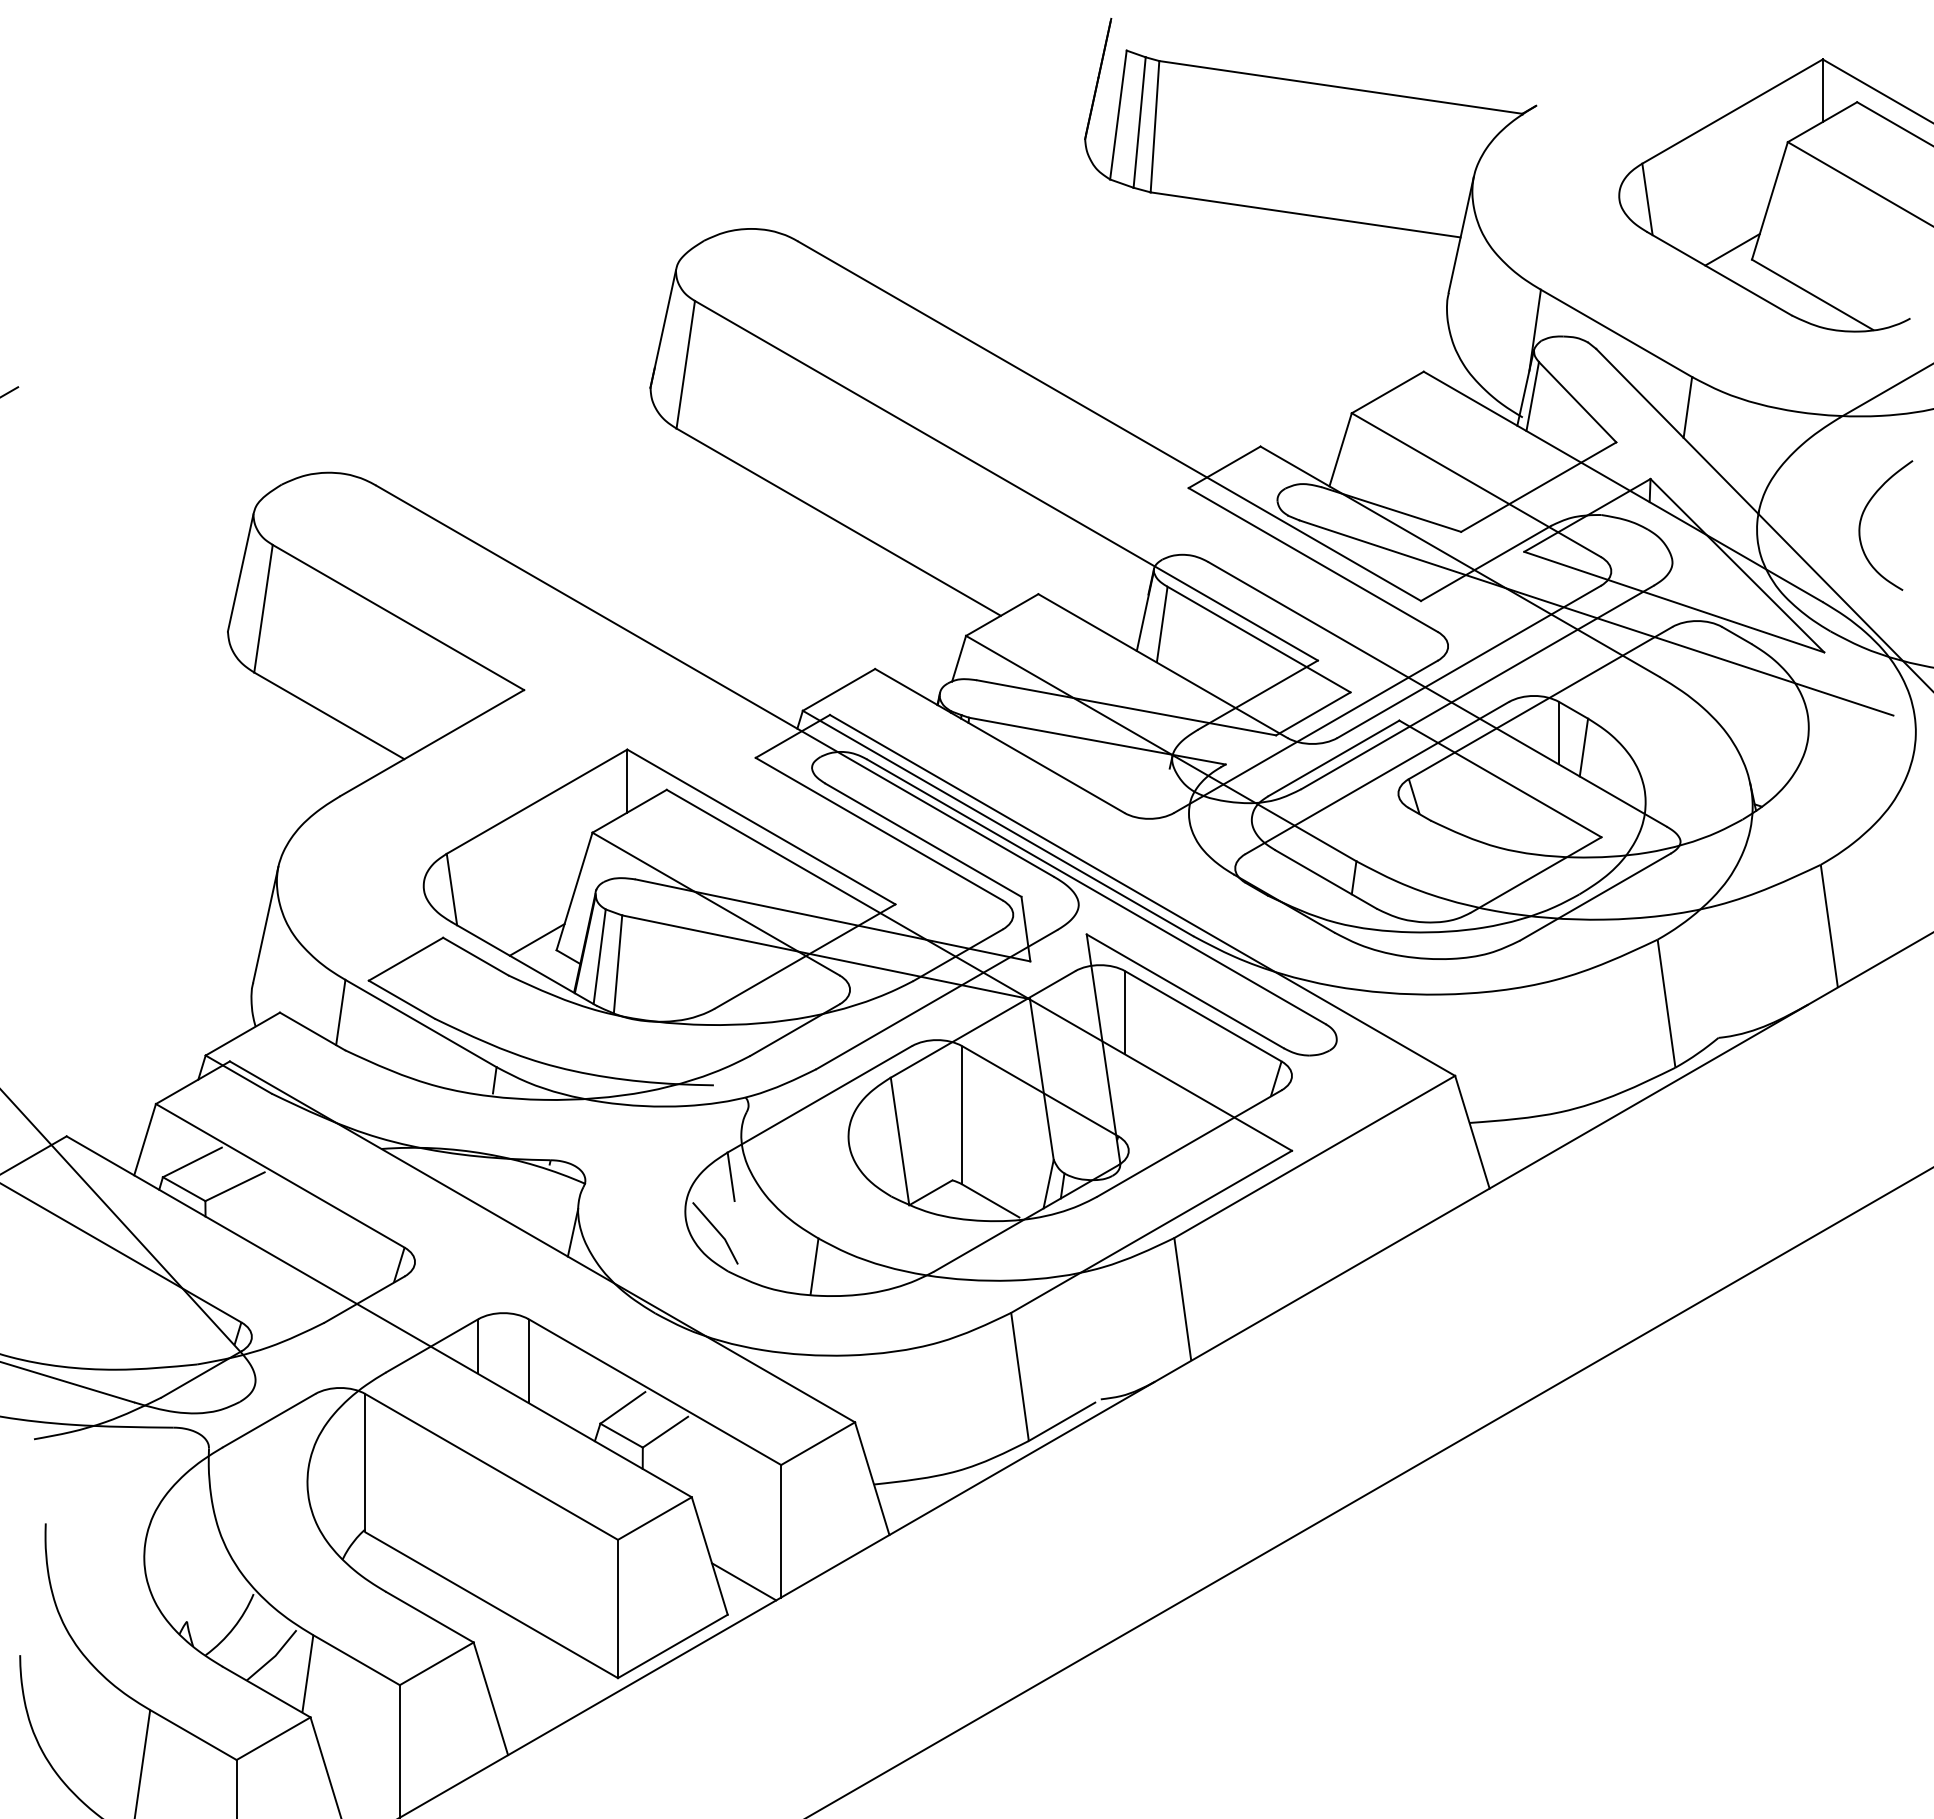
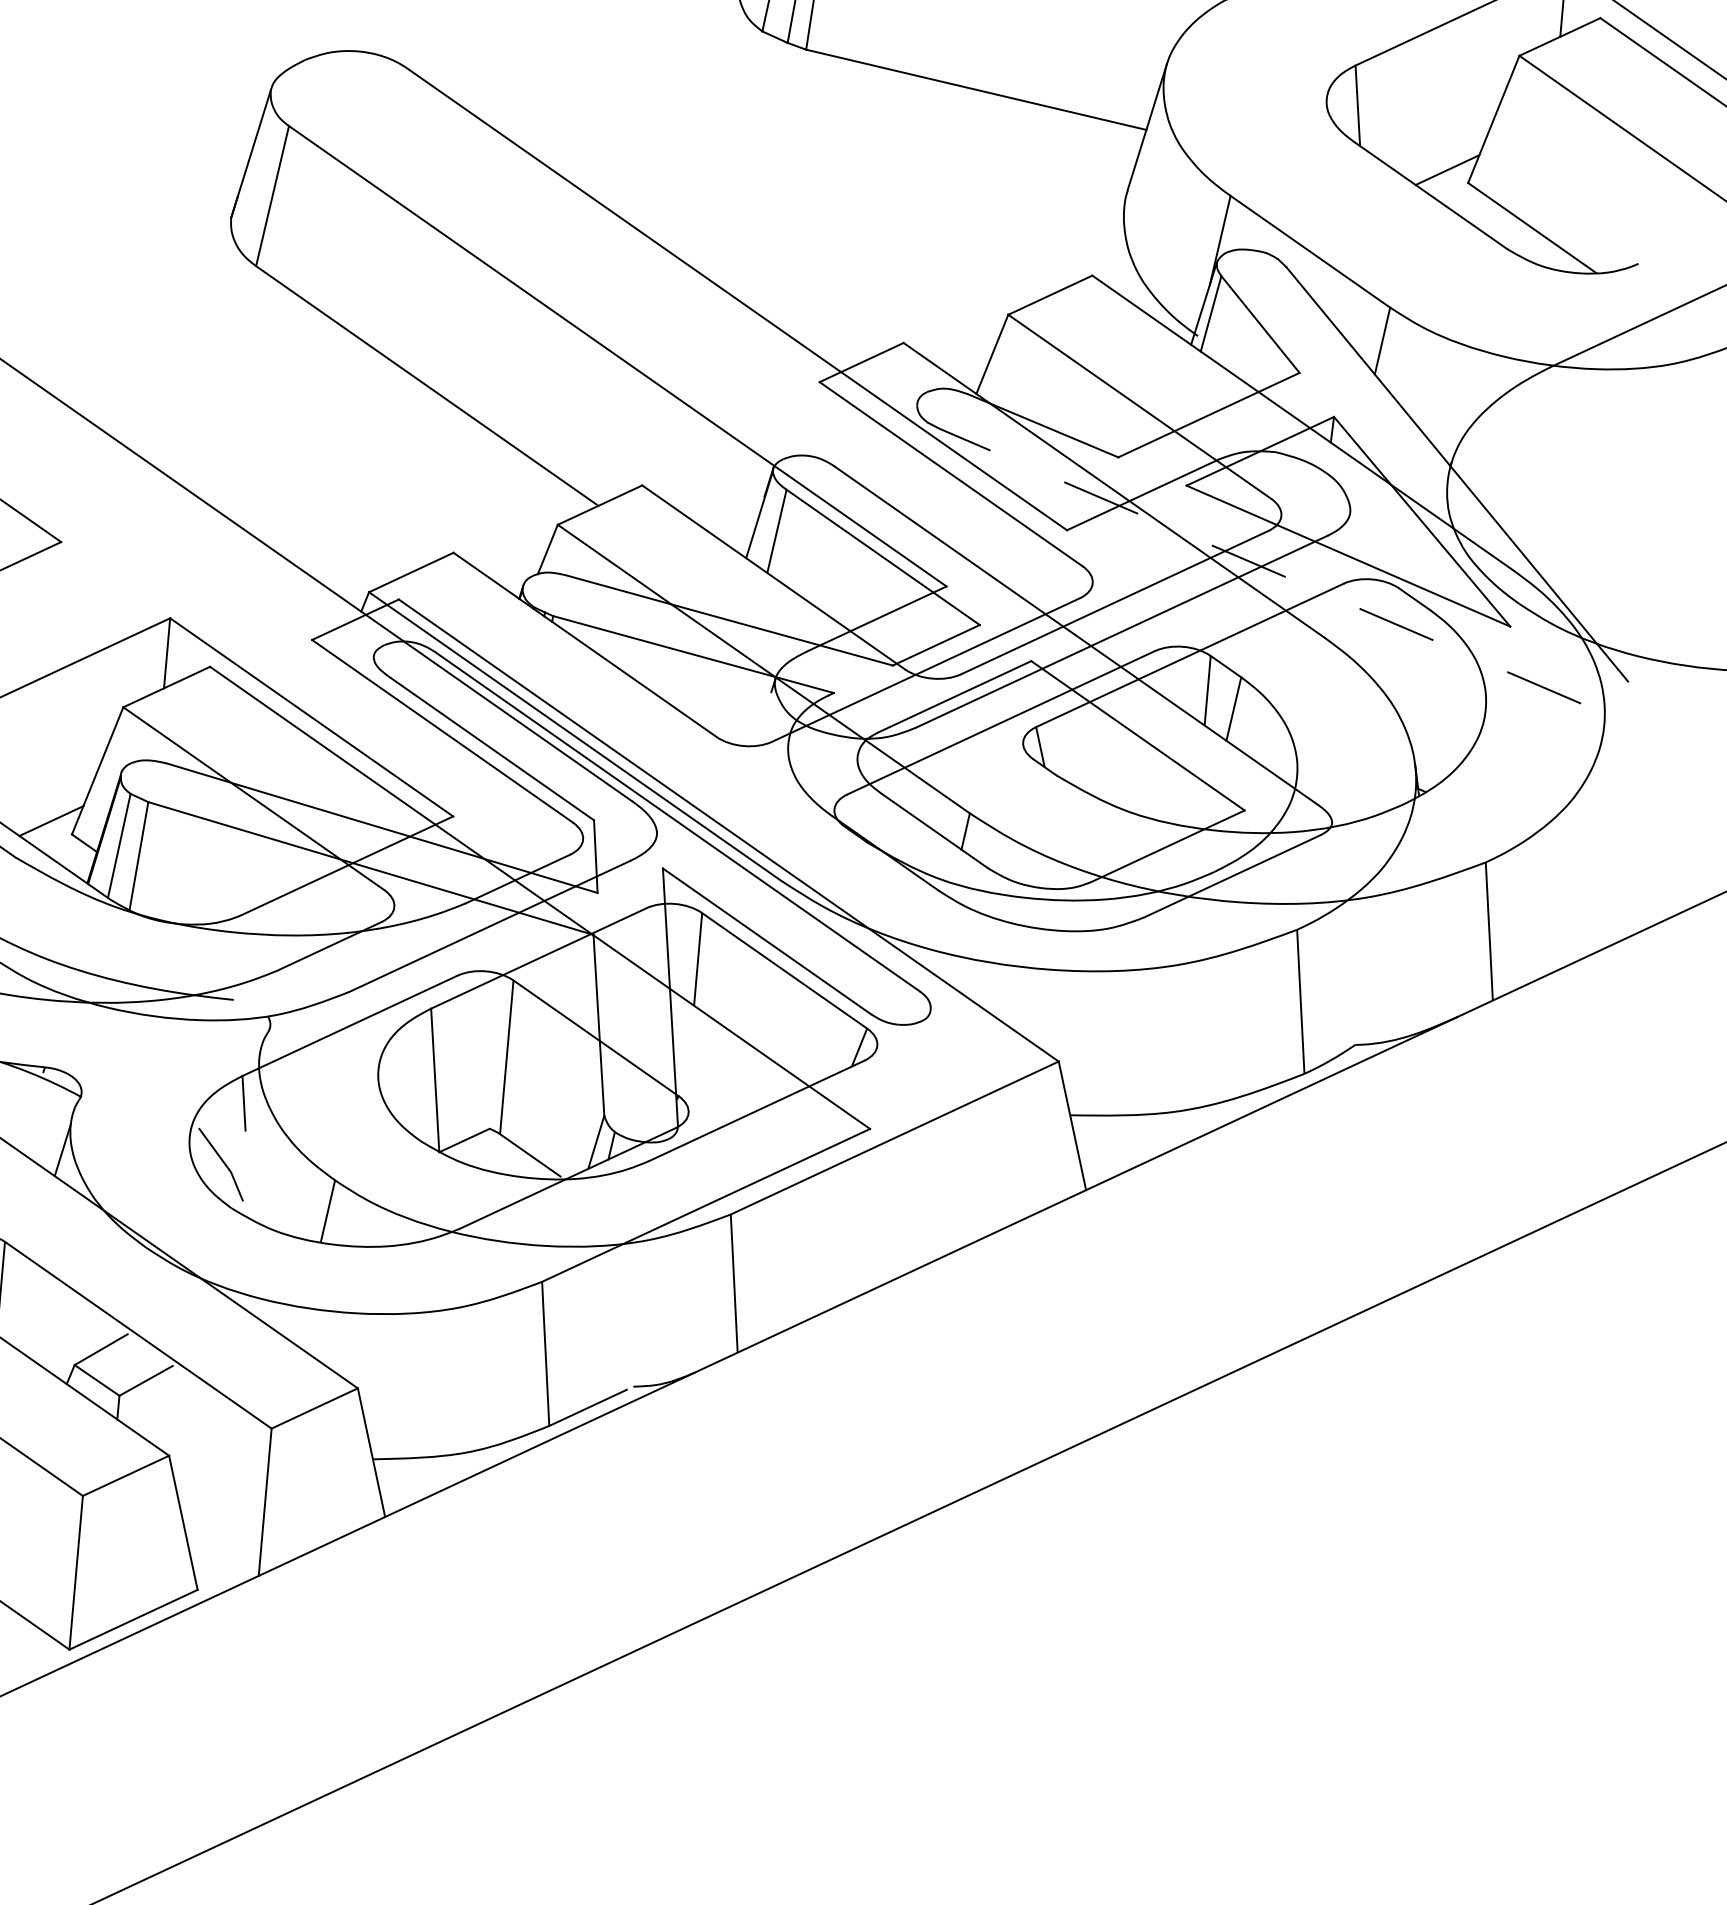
curve: (1862, 518) -> (1565, 481), removed
line: (1596, 617) -> (1260, 565), solid -> dashed
line: (744, 1581) -> (219, 1554), removed

